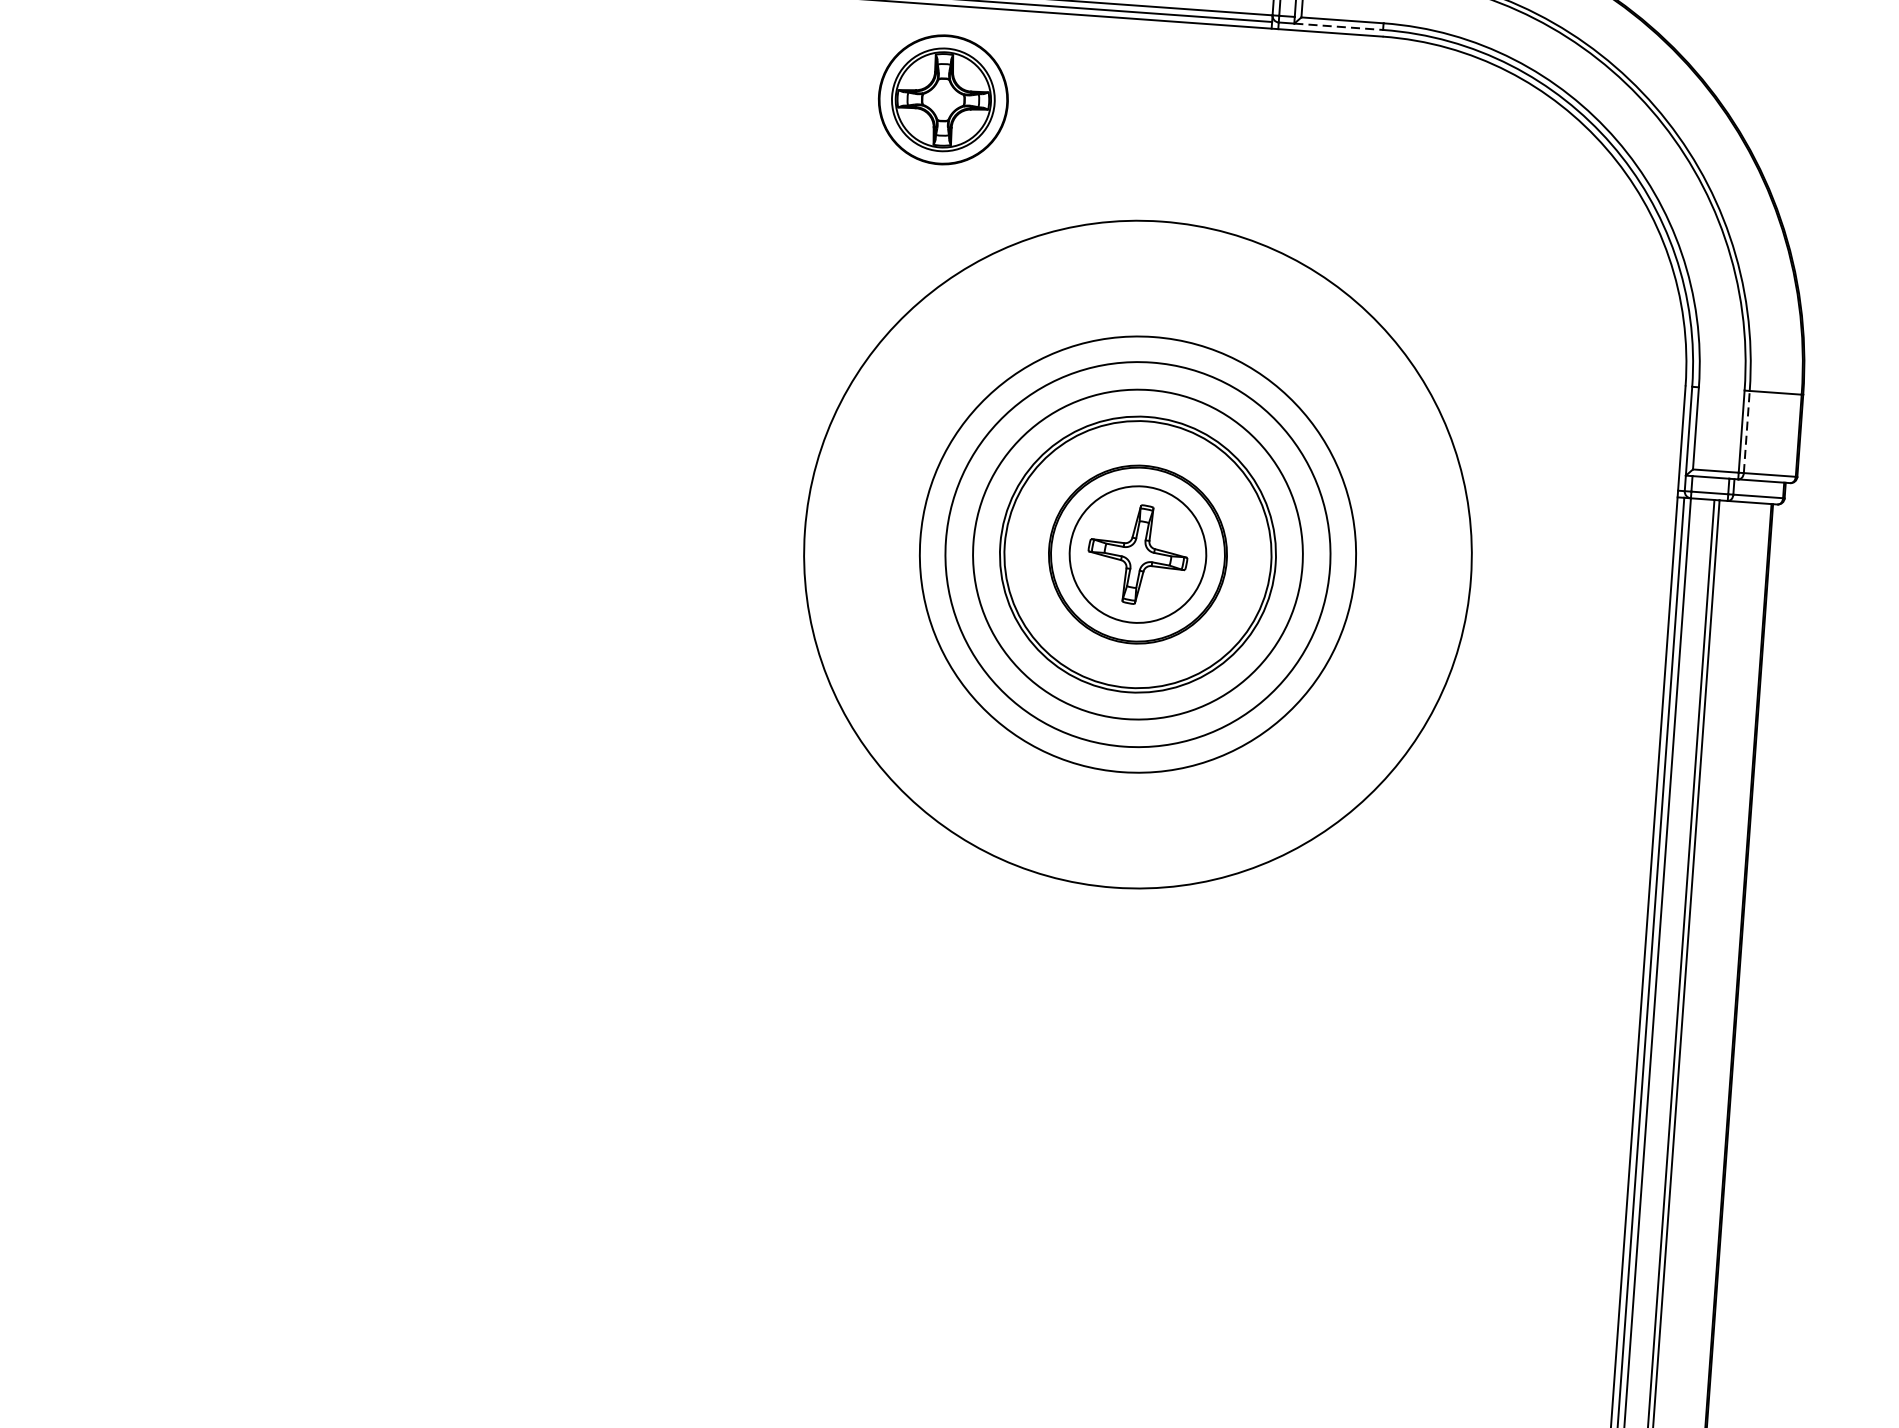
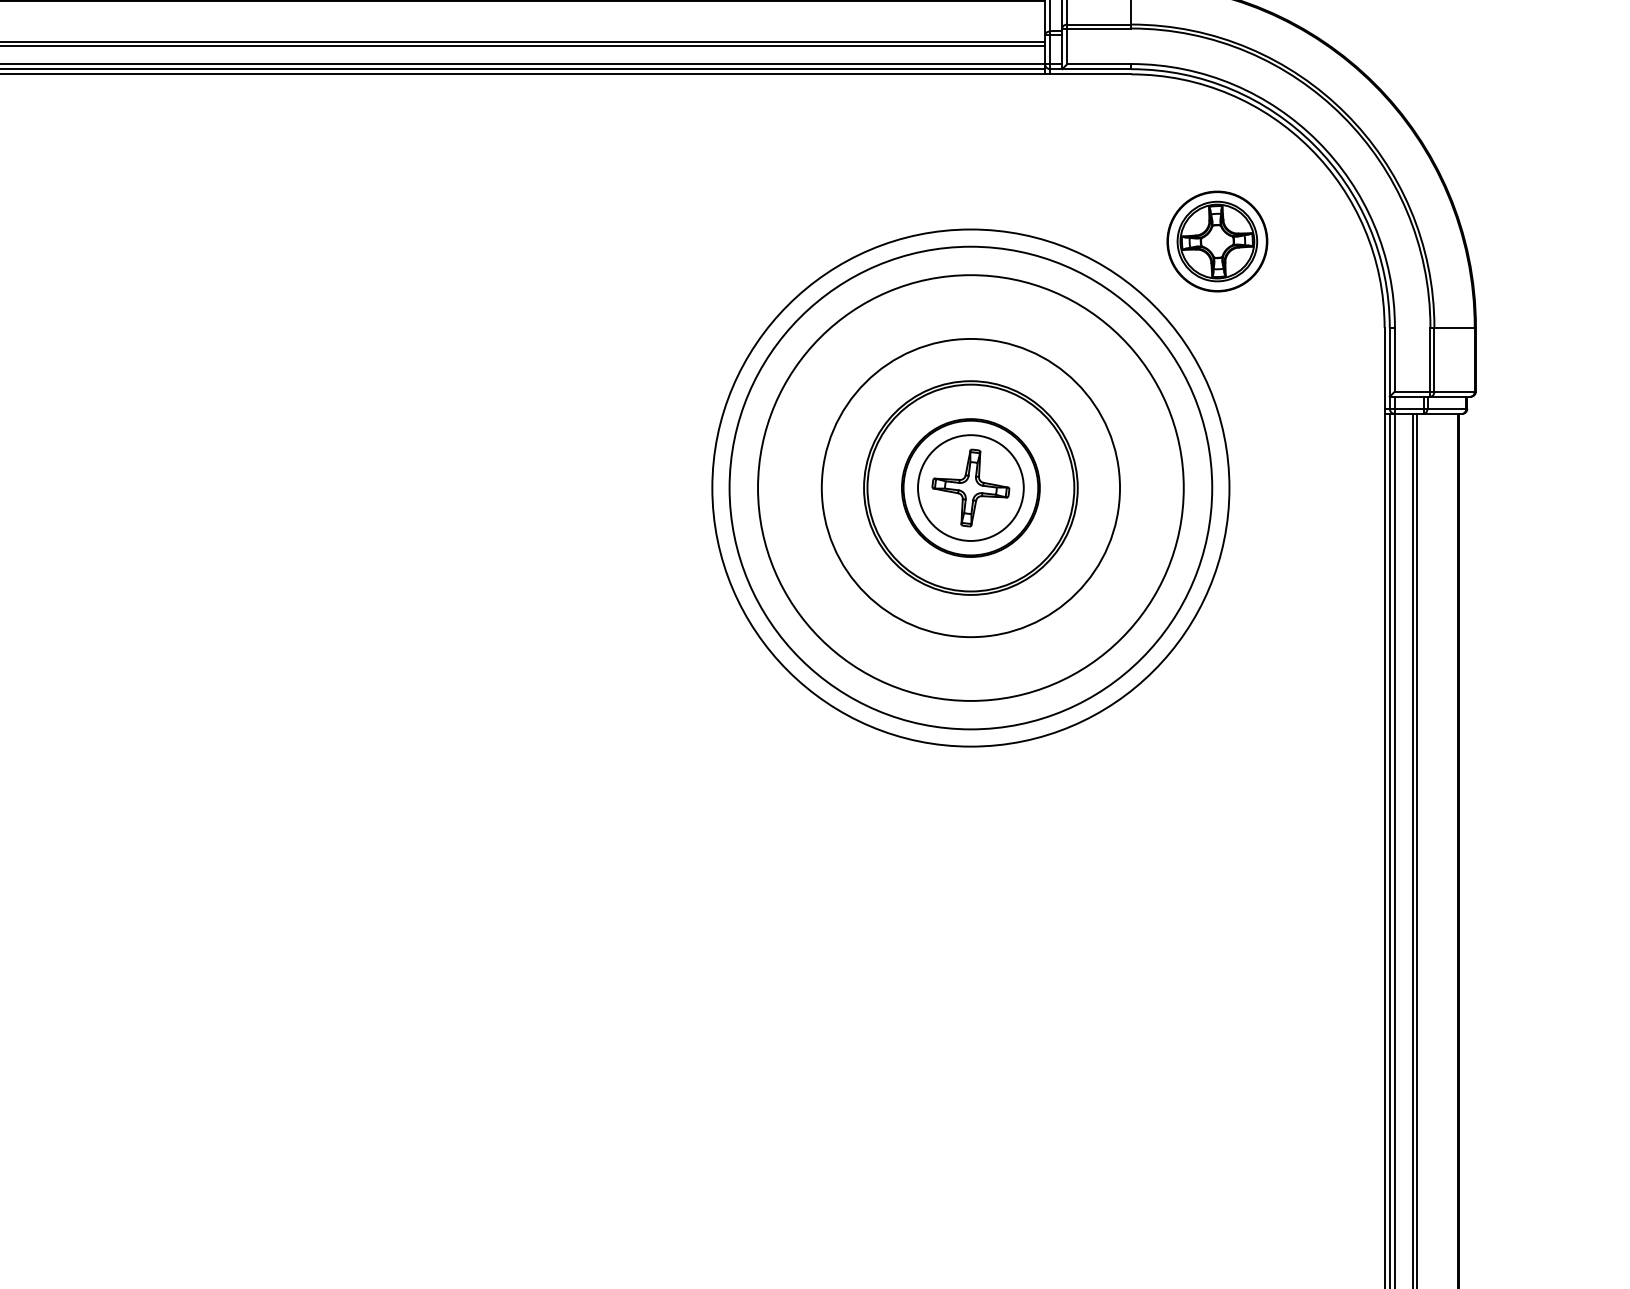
line: (1339, 27) -> (1097, 69), dashed -> solid
part: (943, 99) -> (1217, 241), moved
line: (1746, 431) -> (1434, 359), dashed -> solid
circle: (1137, 553) -> (970, 487), size x1.43
circle: (1137, 553) -> (970, 487), size x1.67

